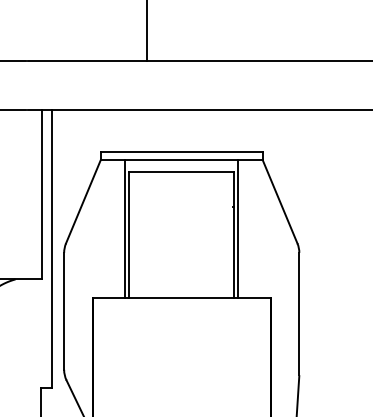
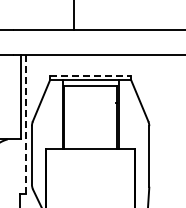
line: (183, 151) -> (91, 75), solid -> dashed
line: (53, 247) -> (26, 123), solid -> dashed

